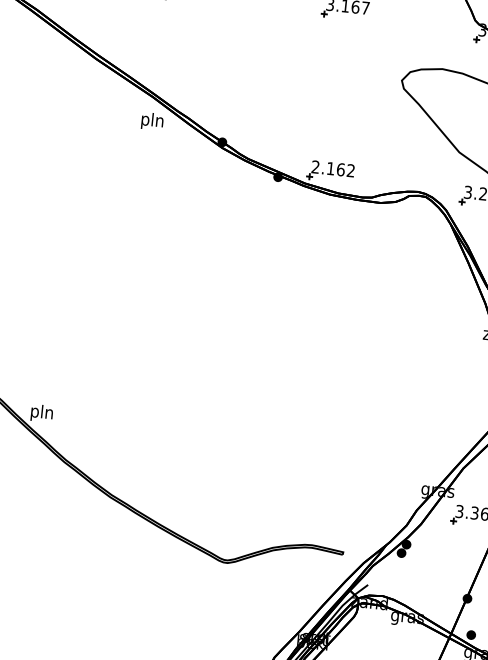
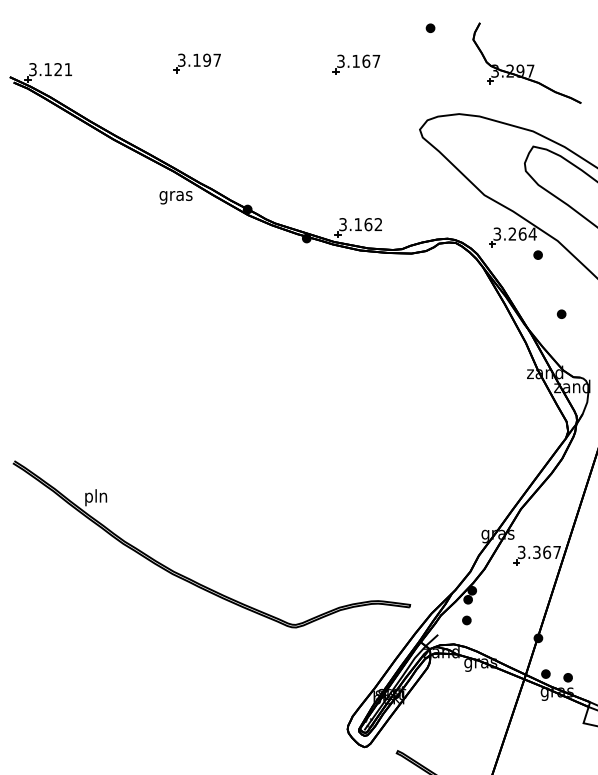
text: (152, 120) -> (175, 195), pln -> gras
text: (315, 166) -> (342, 224), 2.162 -> 3.162
part: (397, 573) -> (466, 620), added

